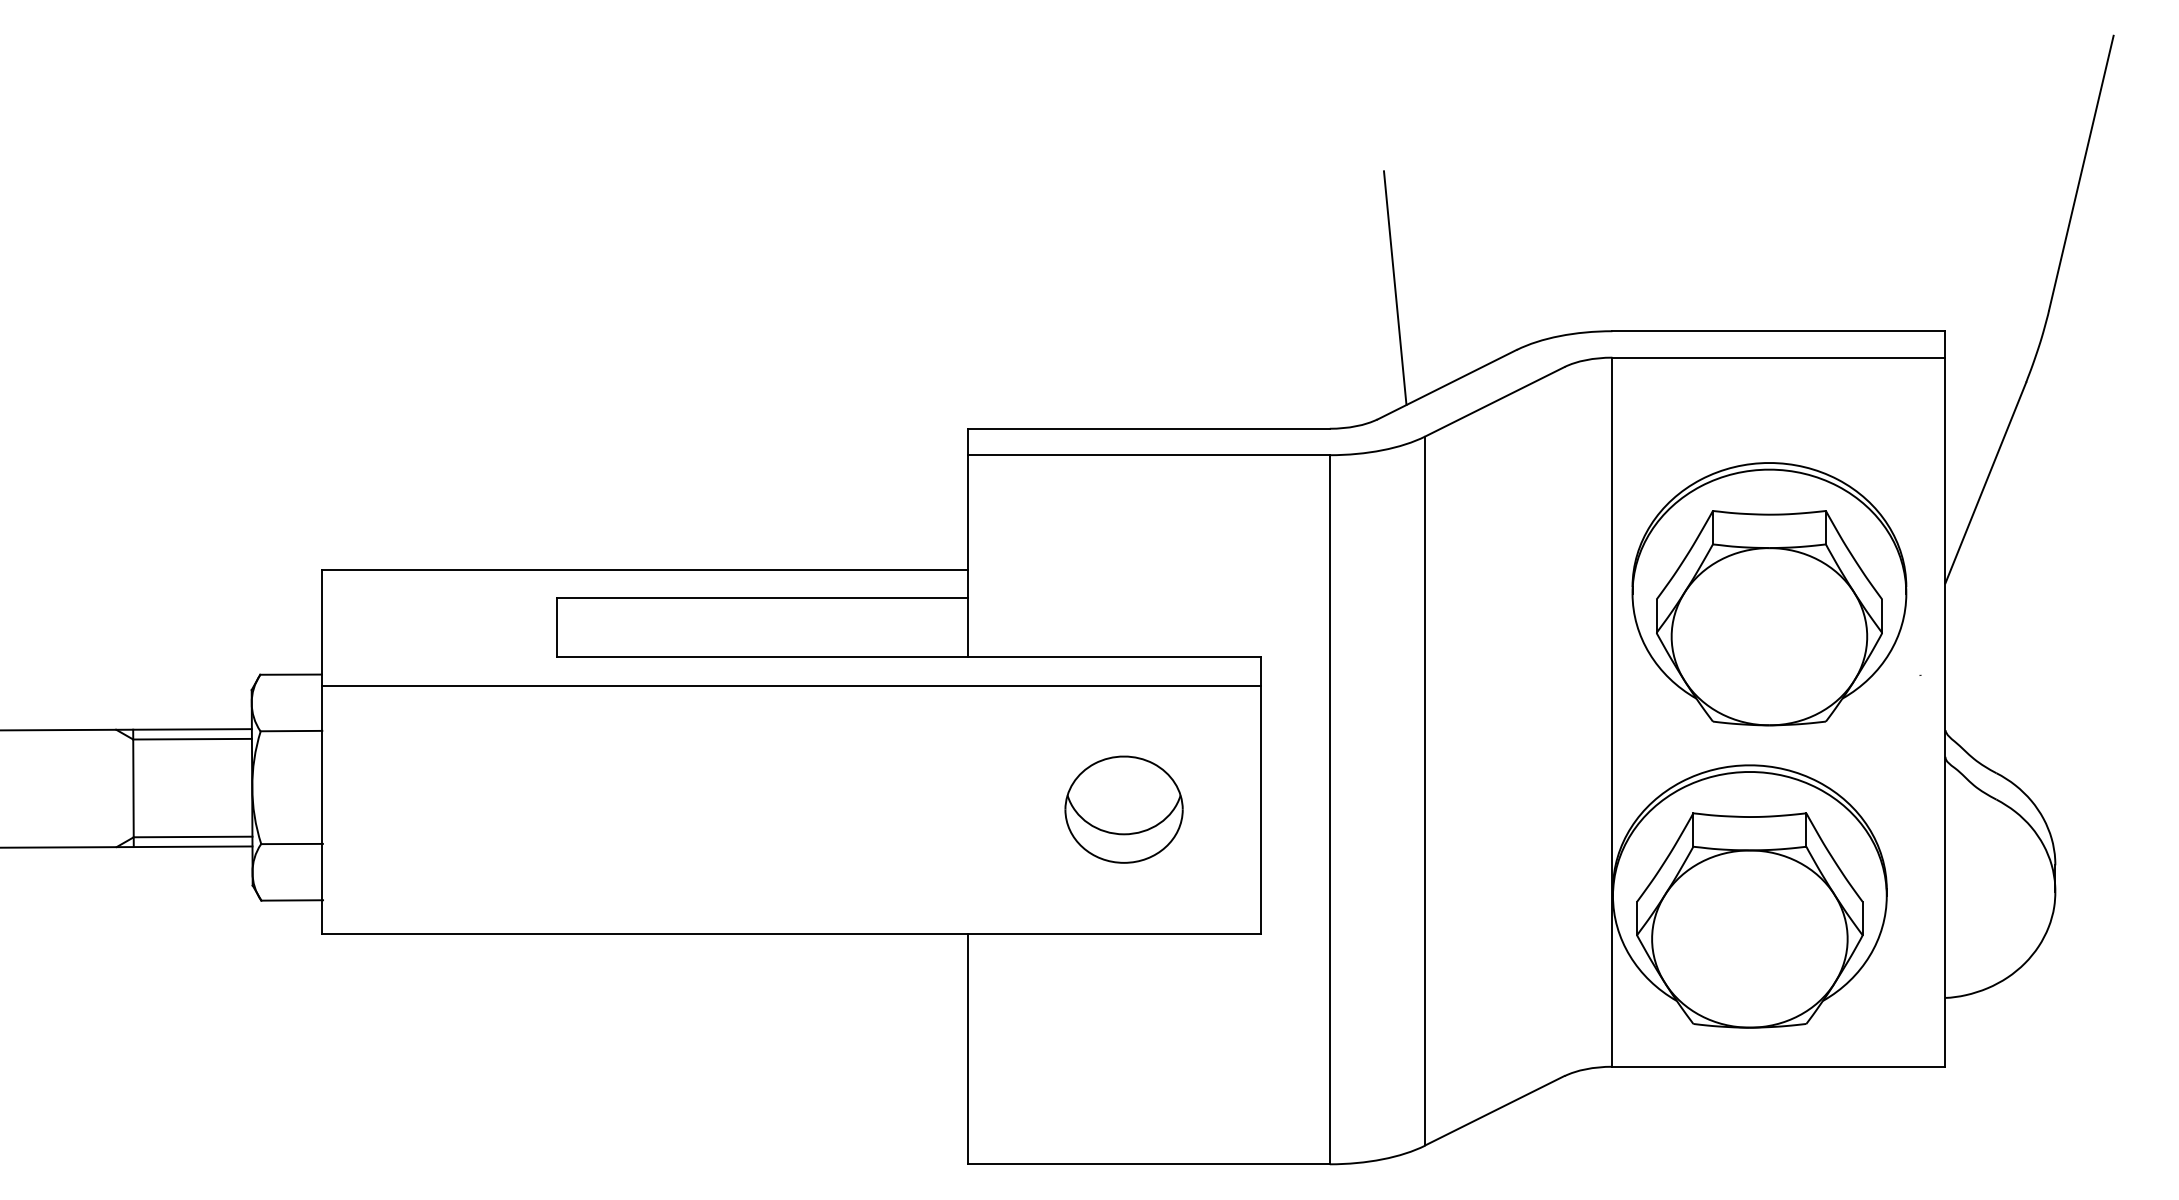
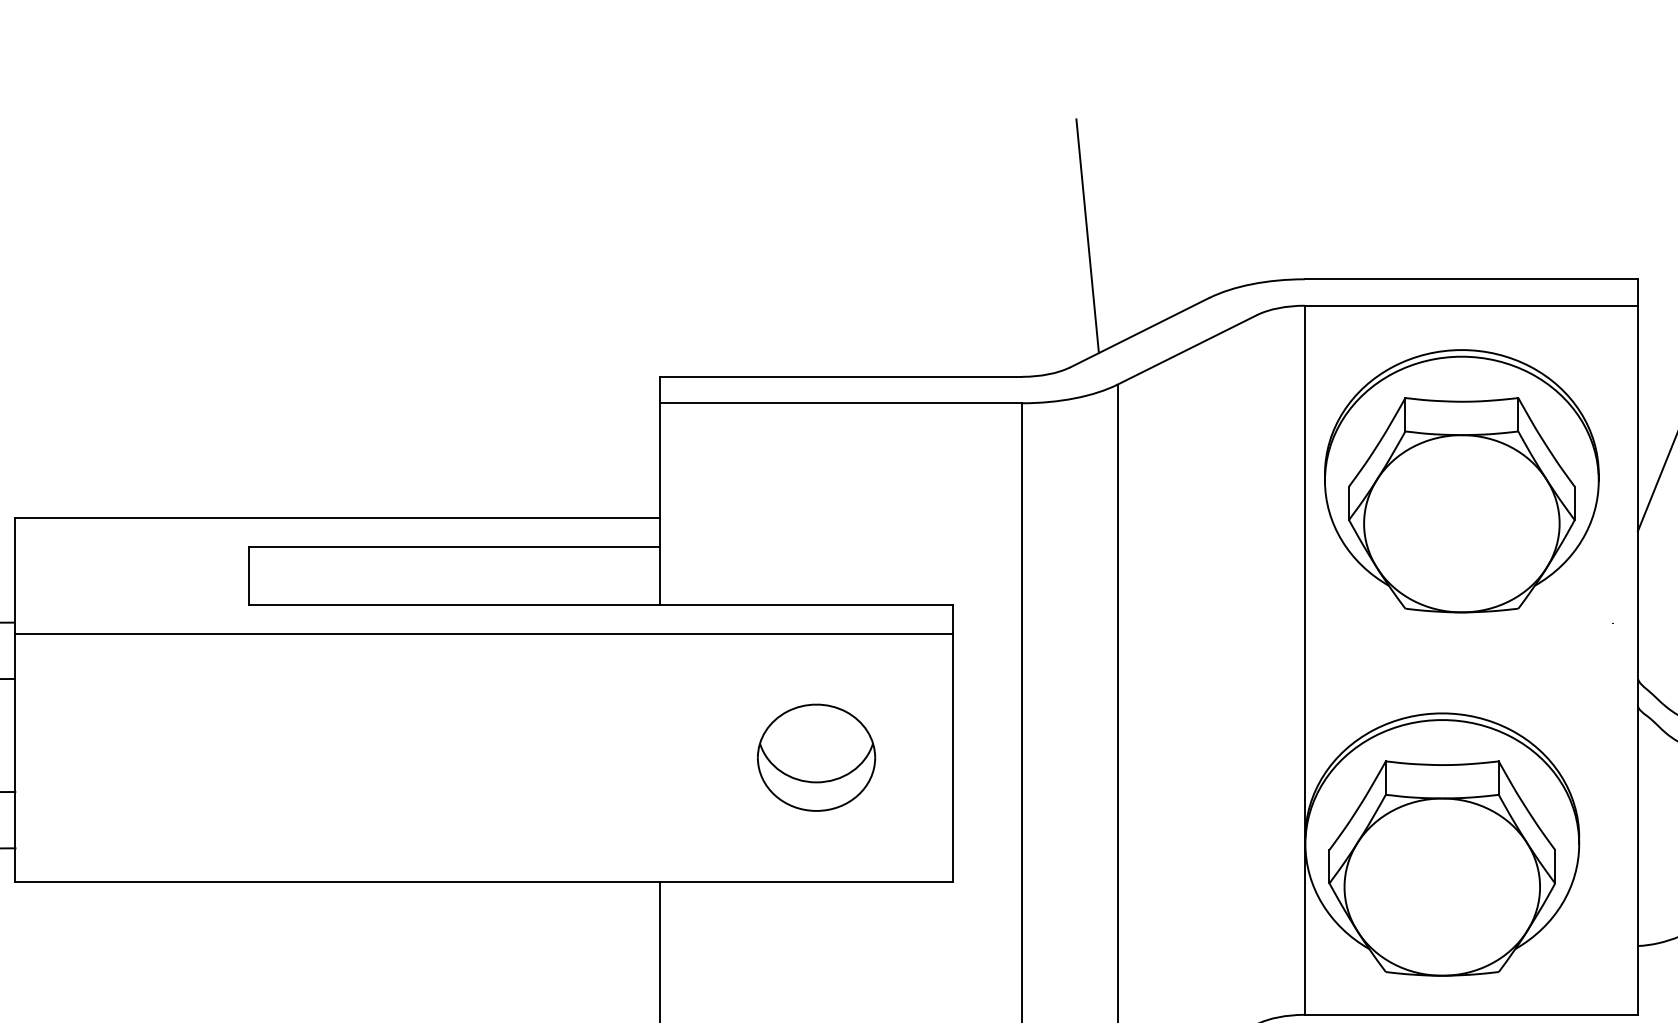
part: (1769, 594) -> (1461, 481), moved

